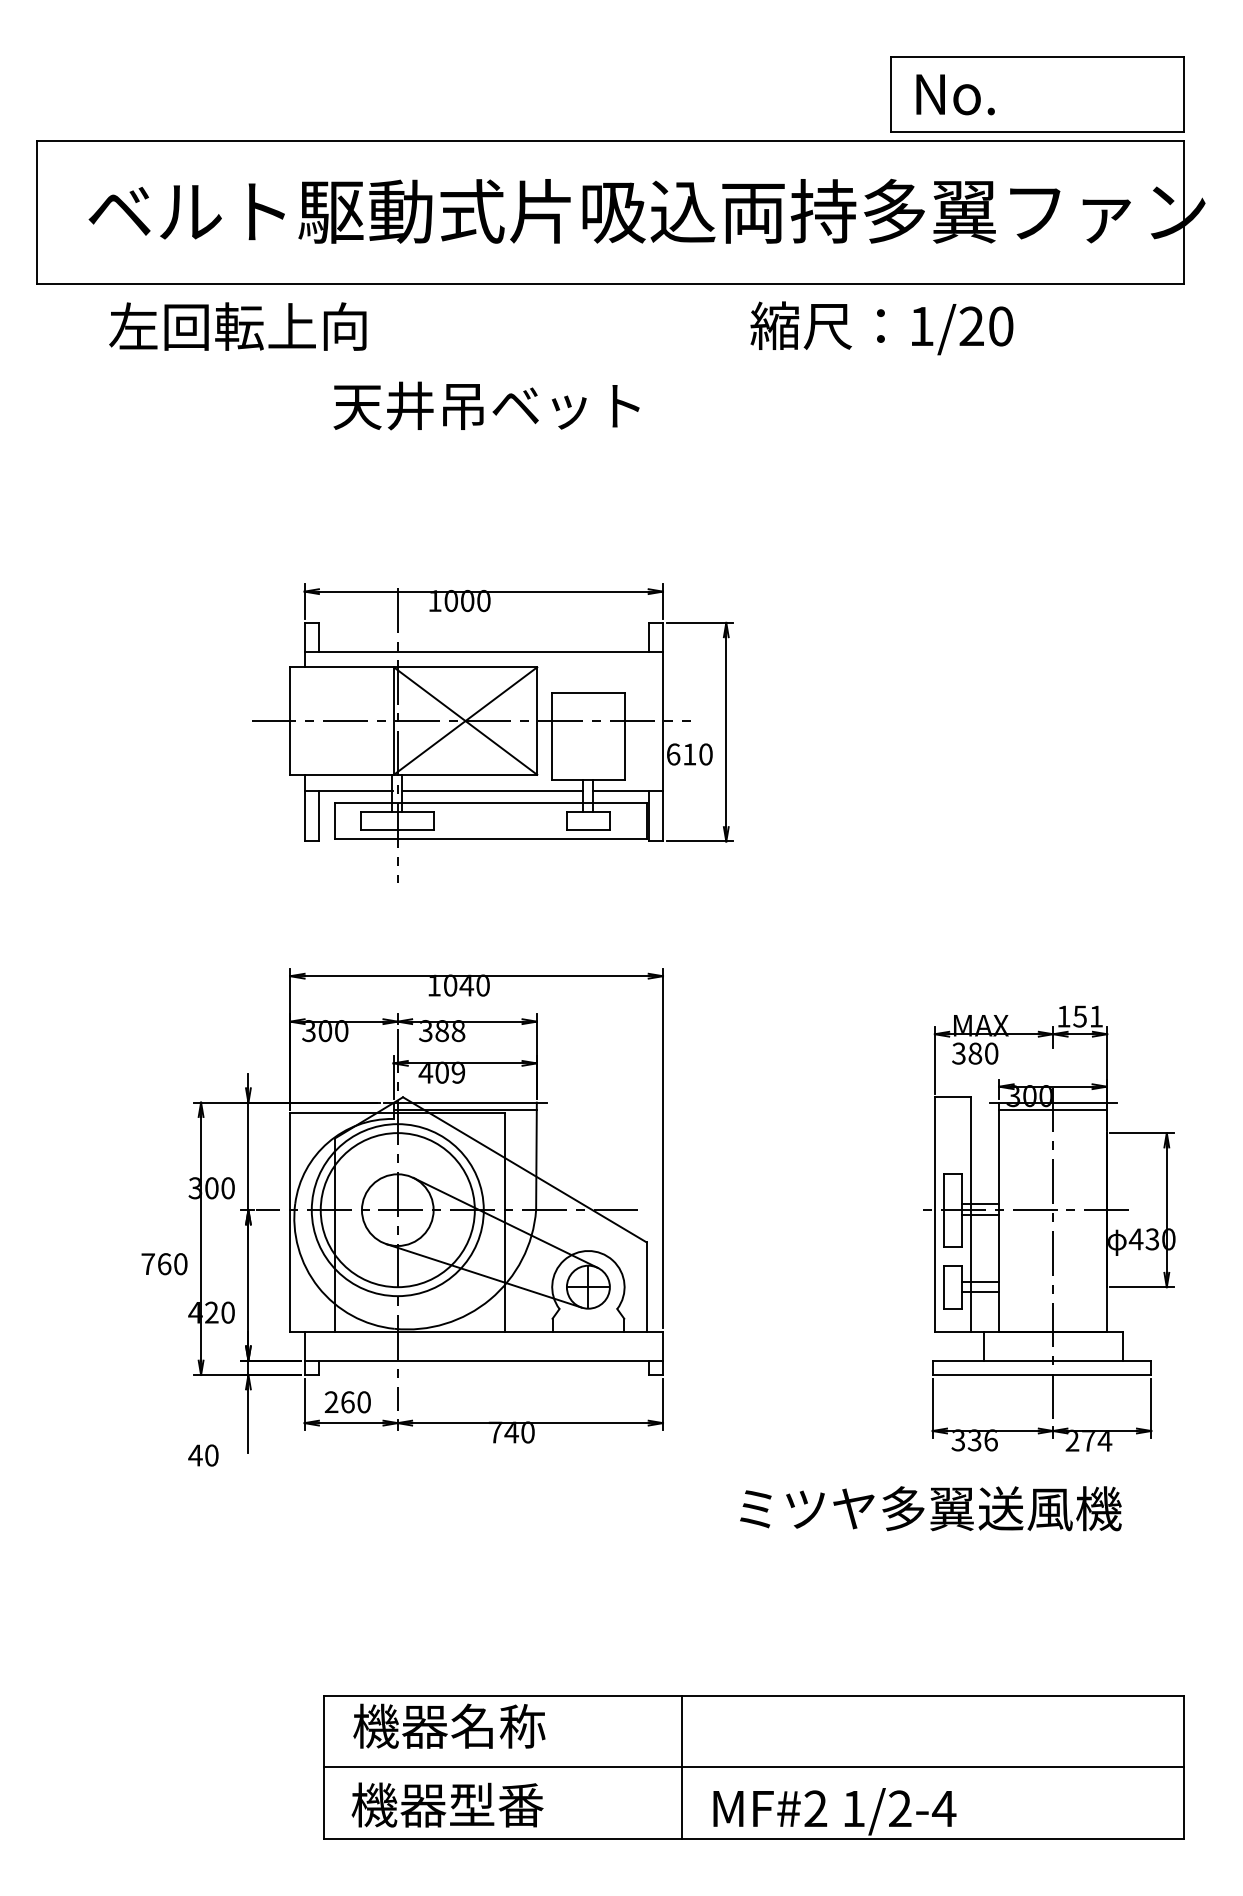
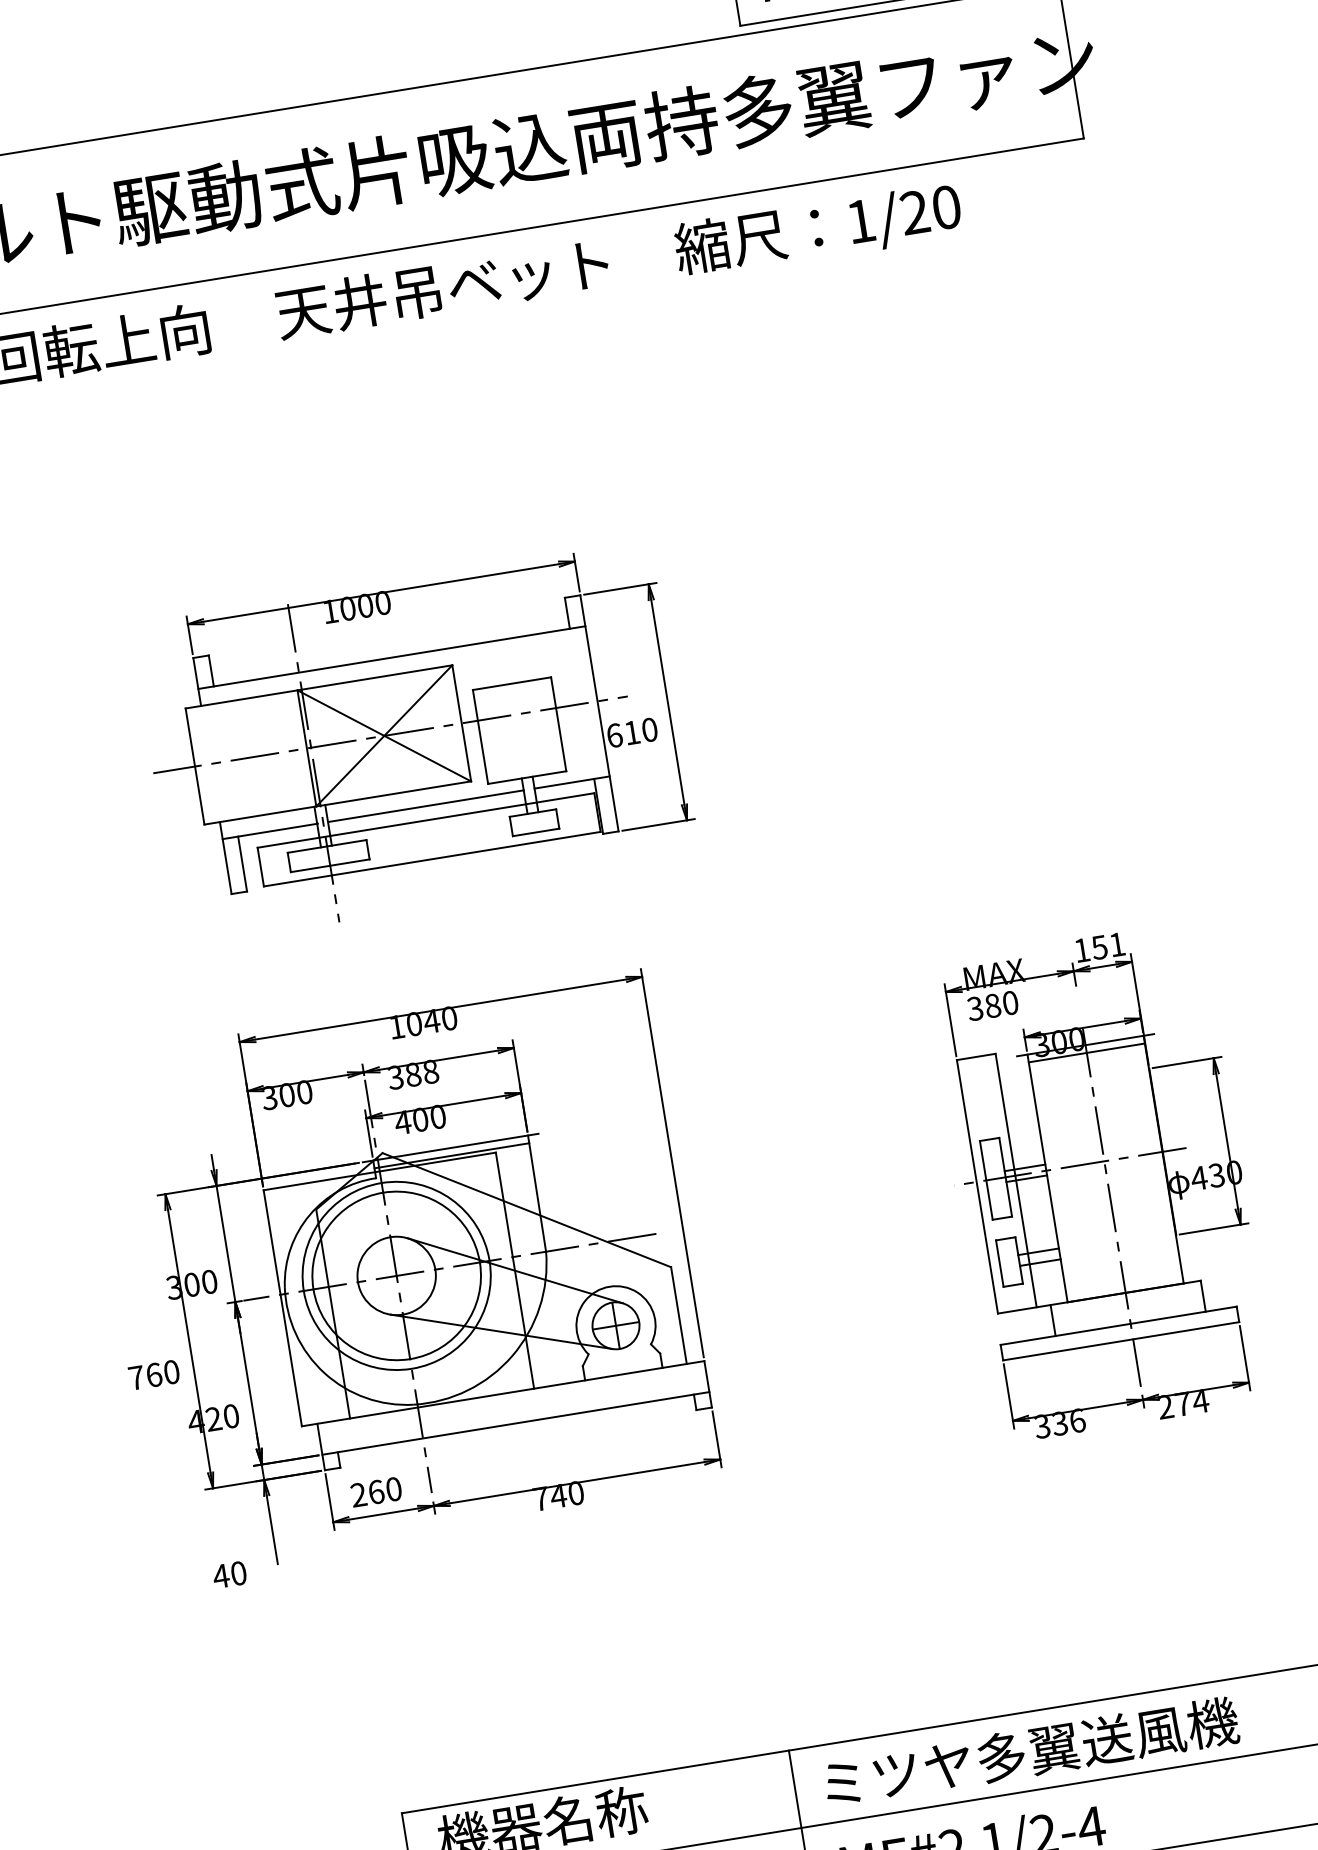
text: (881, 328) -> (817, 230), moved
text: (486, 405) -> (442, 288), moved
text: (458, 1072) -> (438, 1116), 409 -> 400
text: (930, 1508) -> (1030, 1752), moved

